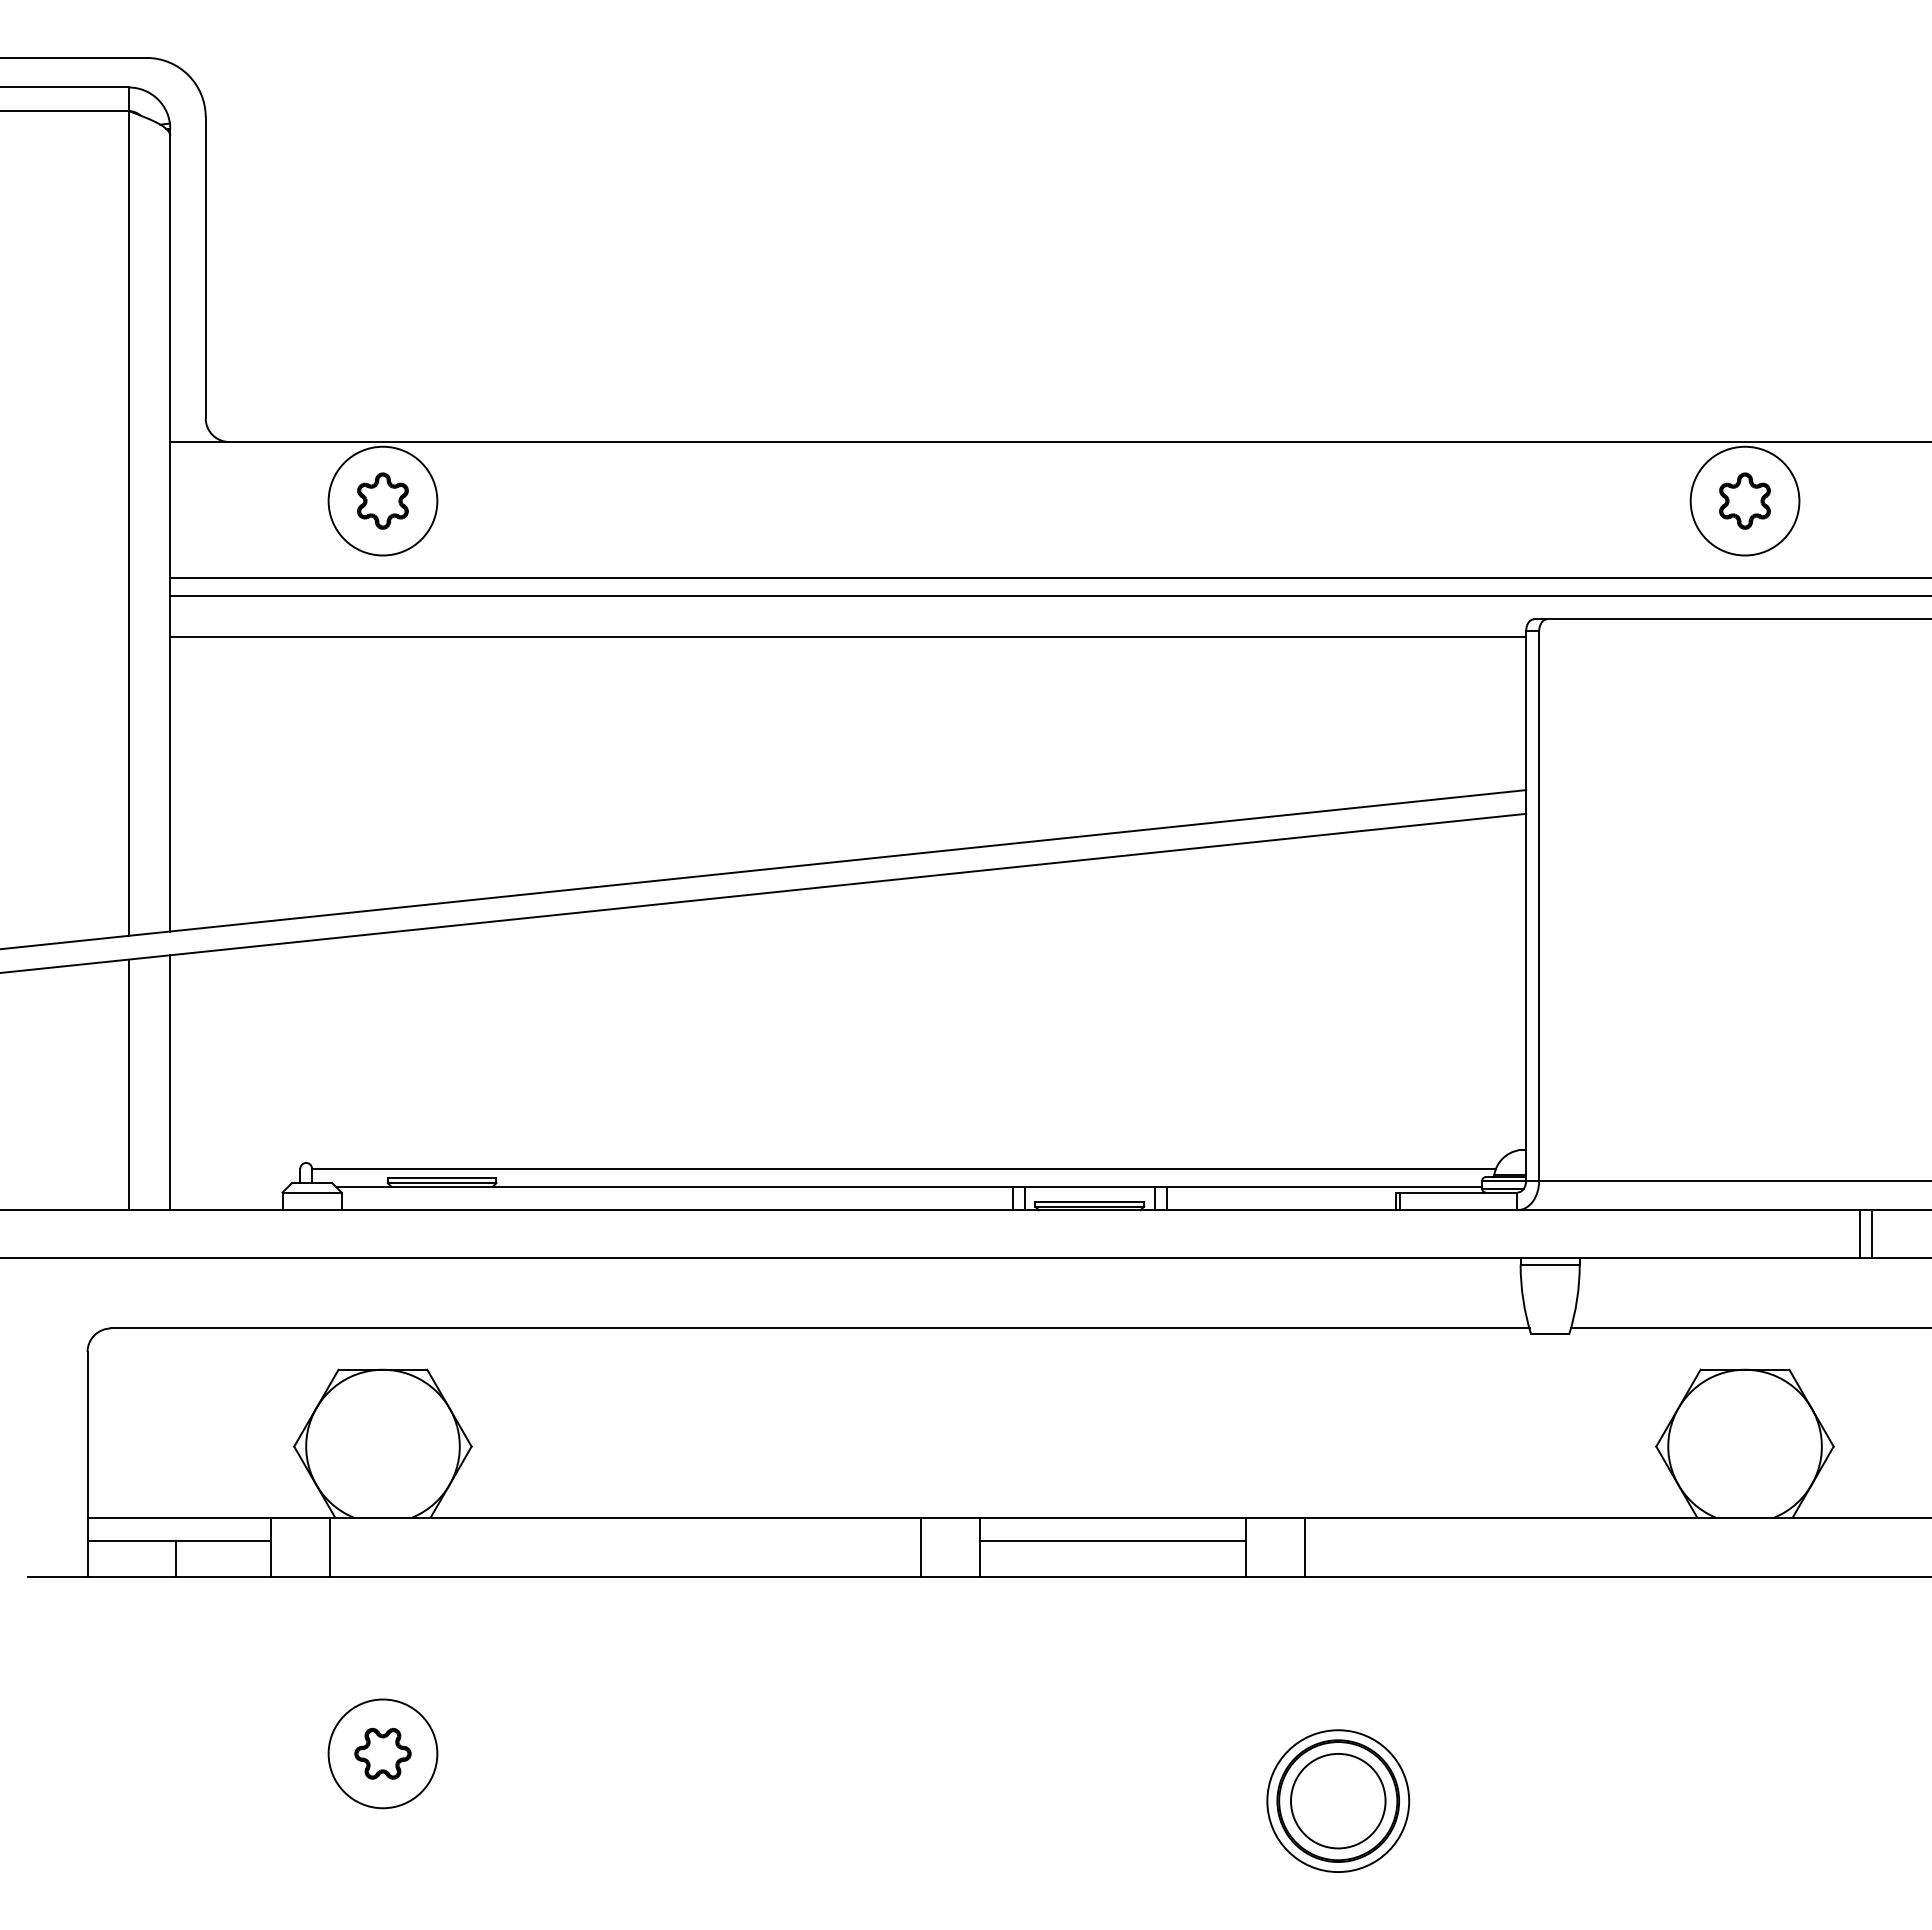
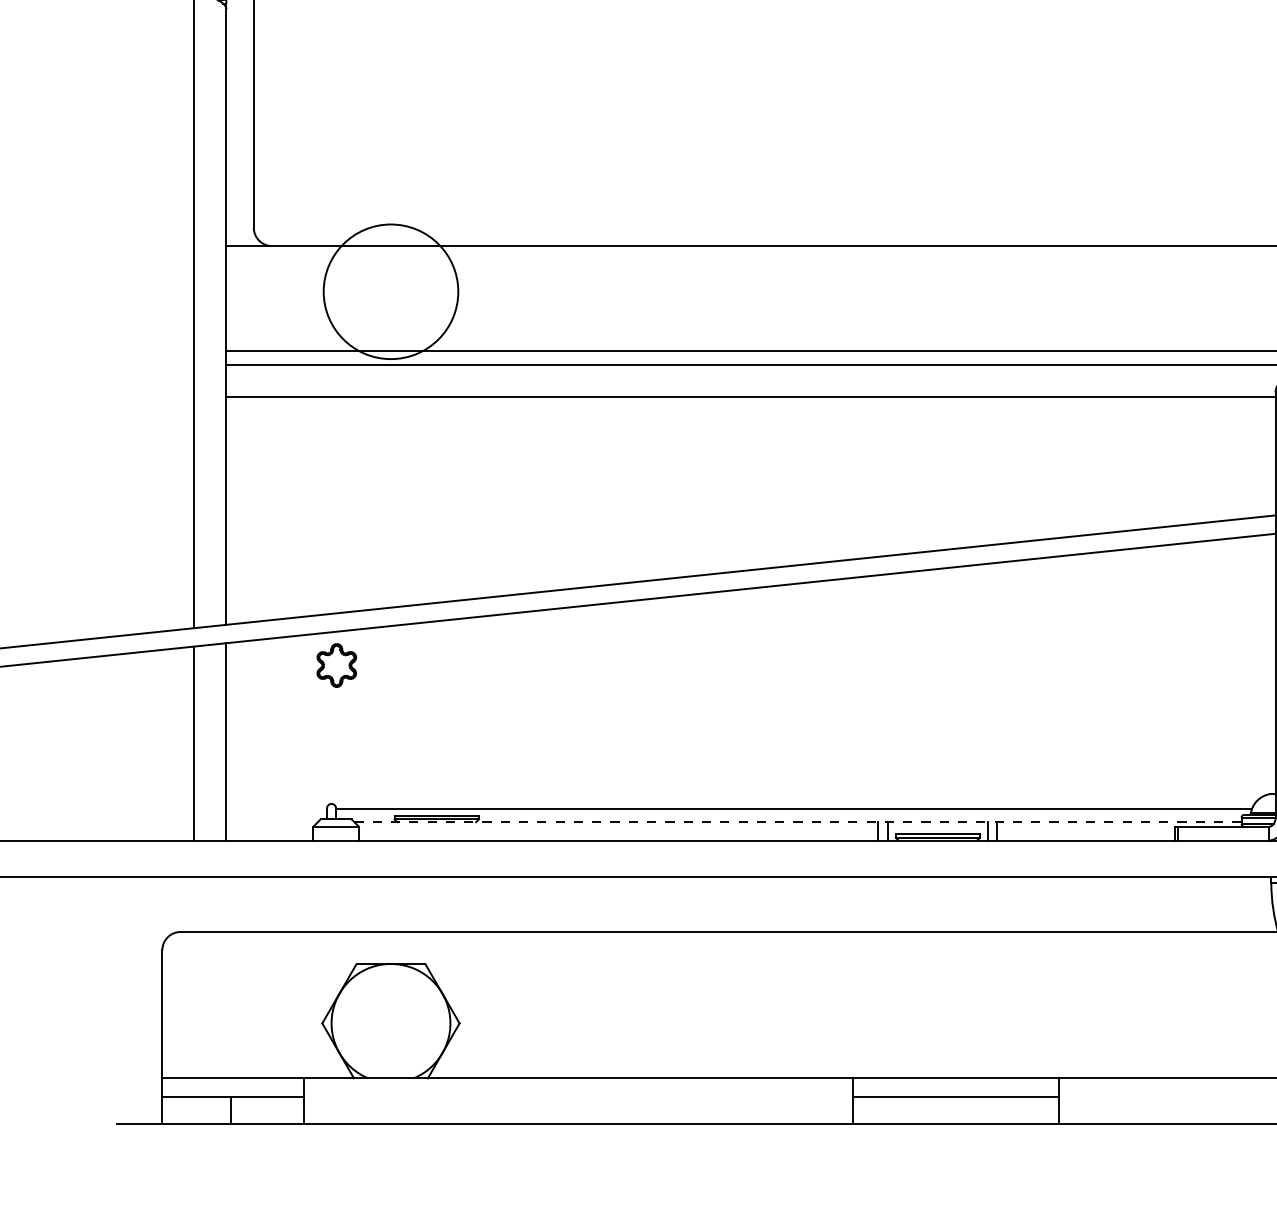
circle: (382, 500) -> (390, 291), size x1.6
part: (382, 500) -> (336, 665), moved
line: (909, 1186) -> (798, 822), solid -> dashed
line: (329, 1546) -> (349, 1100), removed
line: (920, 1546) -> (806, 1100), removed
line: (1304, 1546) -> (1104, 1100), removed

